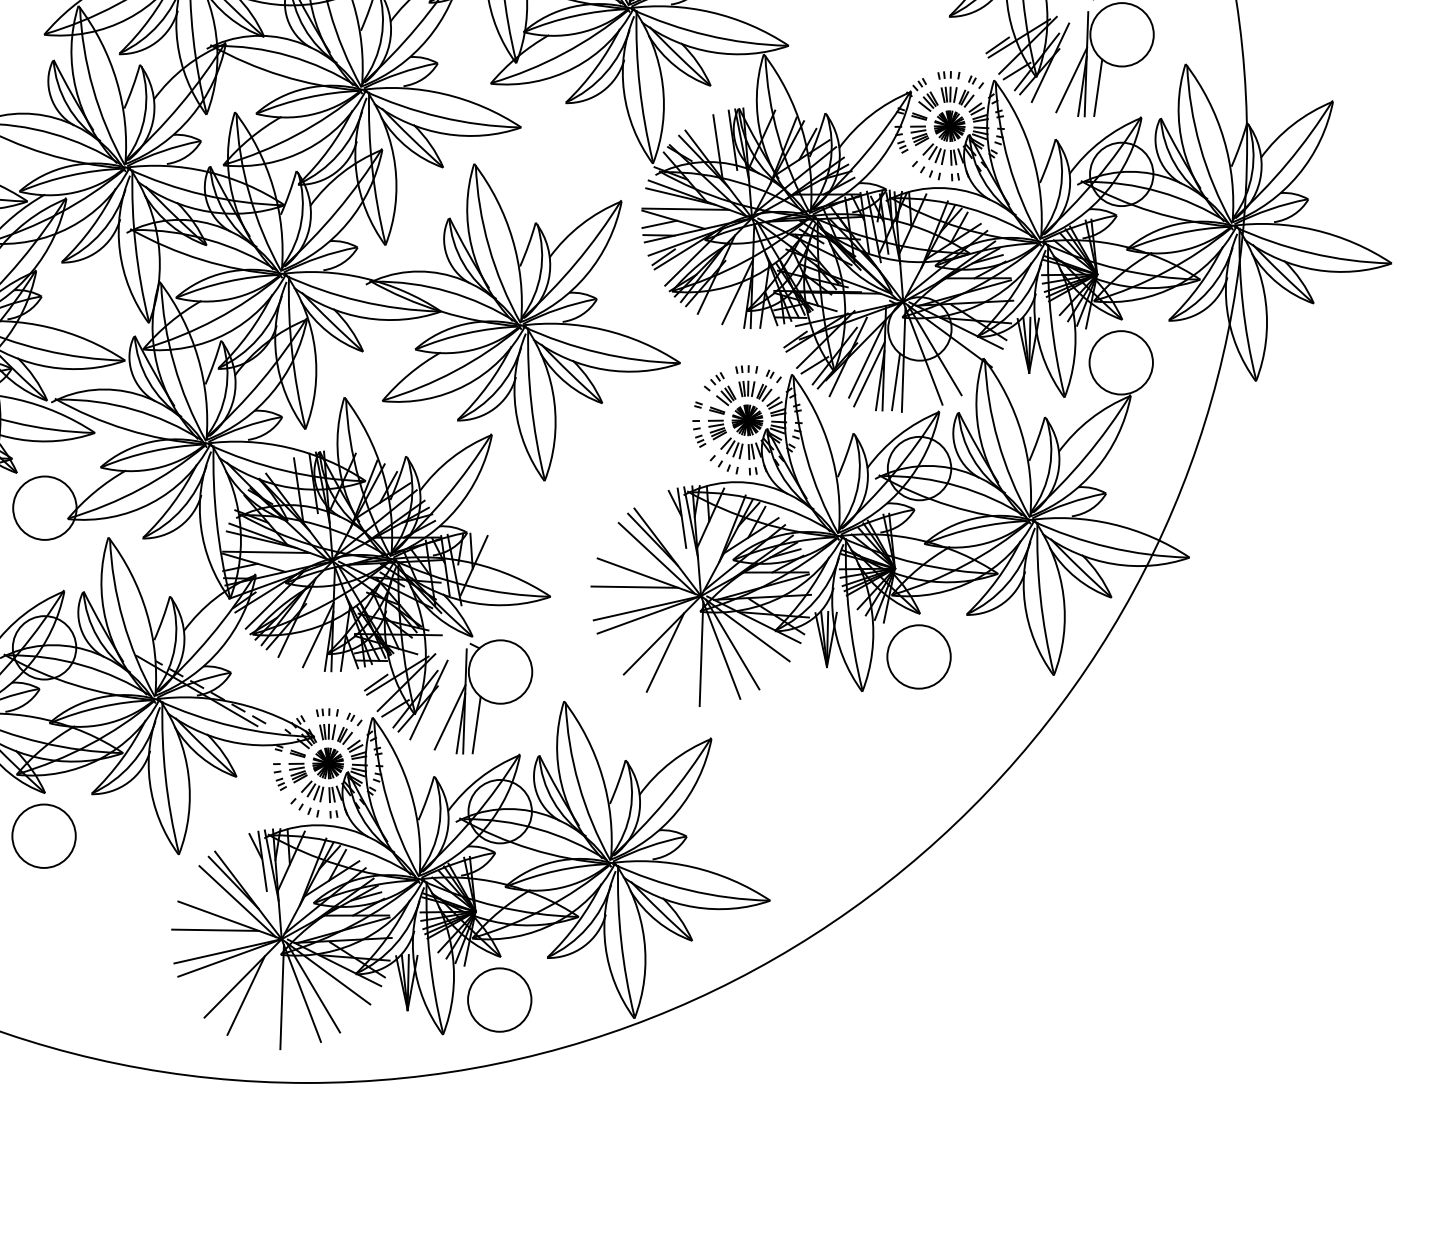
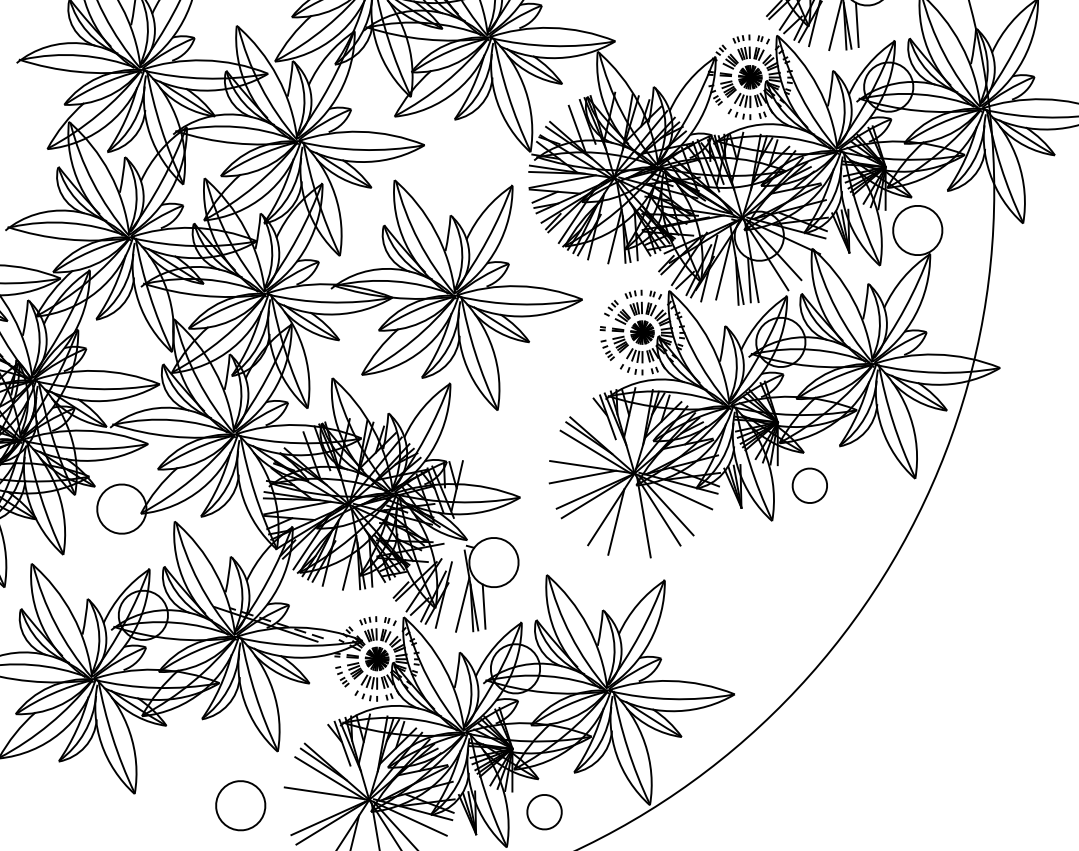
line: (869, 374) -> (728, 278), removed
circle: (918, 656) -> (809, 485), size x0.7
circle: (43, 835) -> (240, 805), moved
line: (215, 929) -> (317, 802), removed
circle: (499, 999) -> (544, 811), size x0.7

